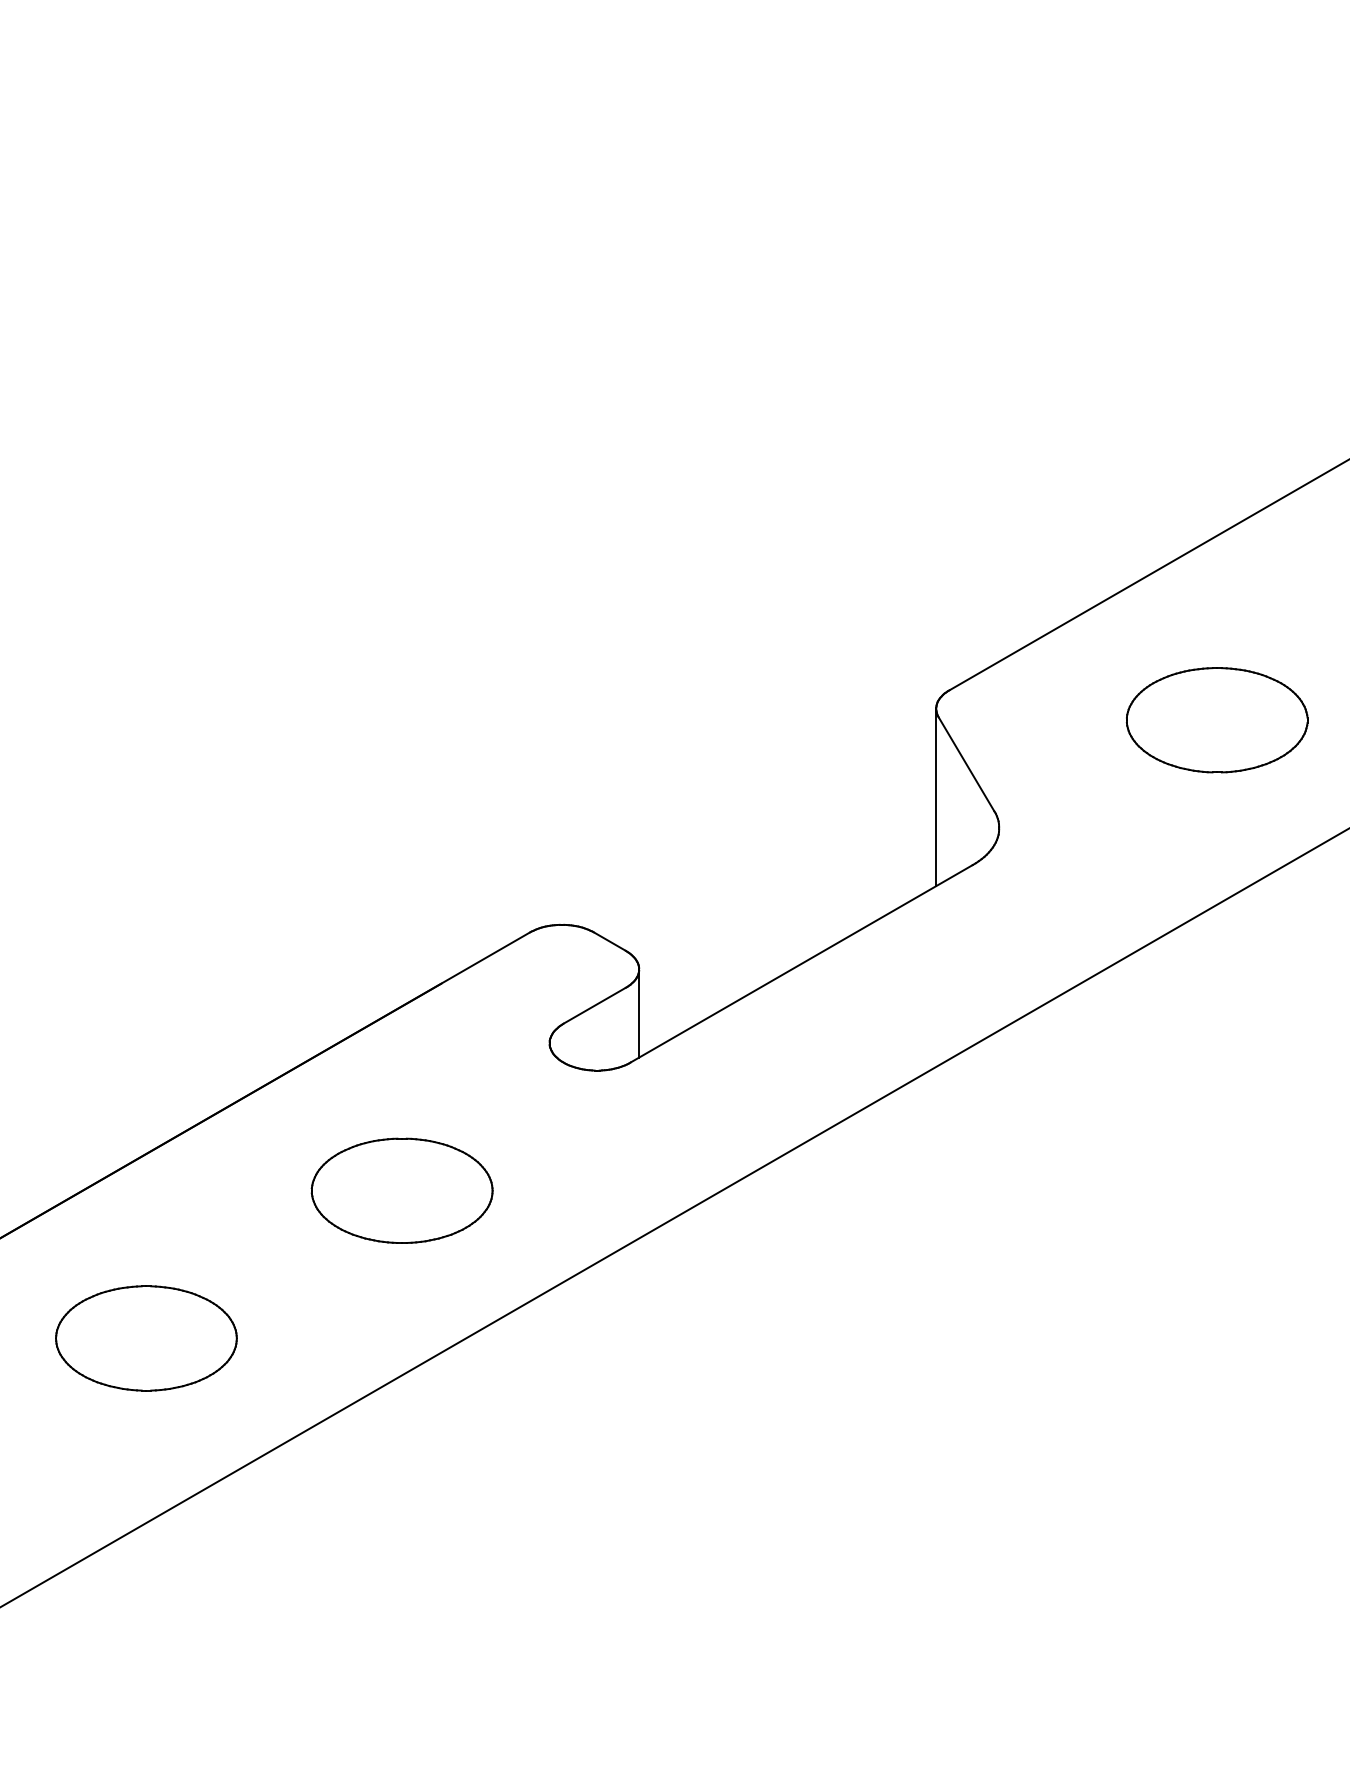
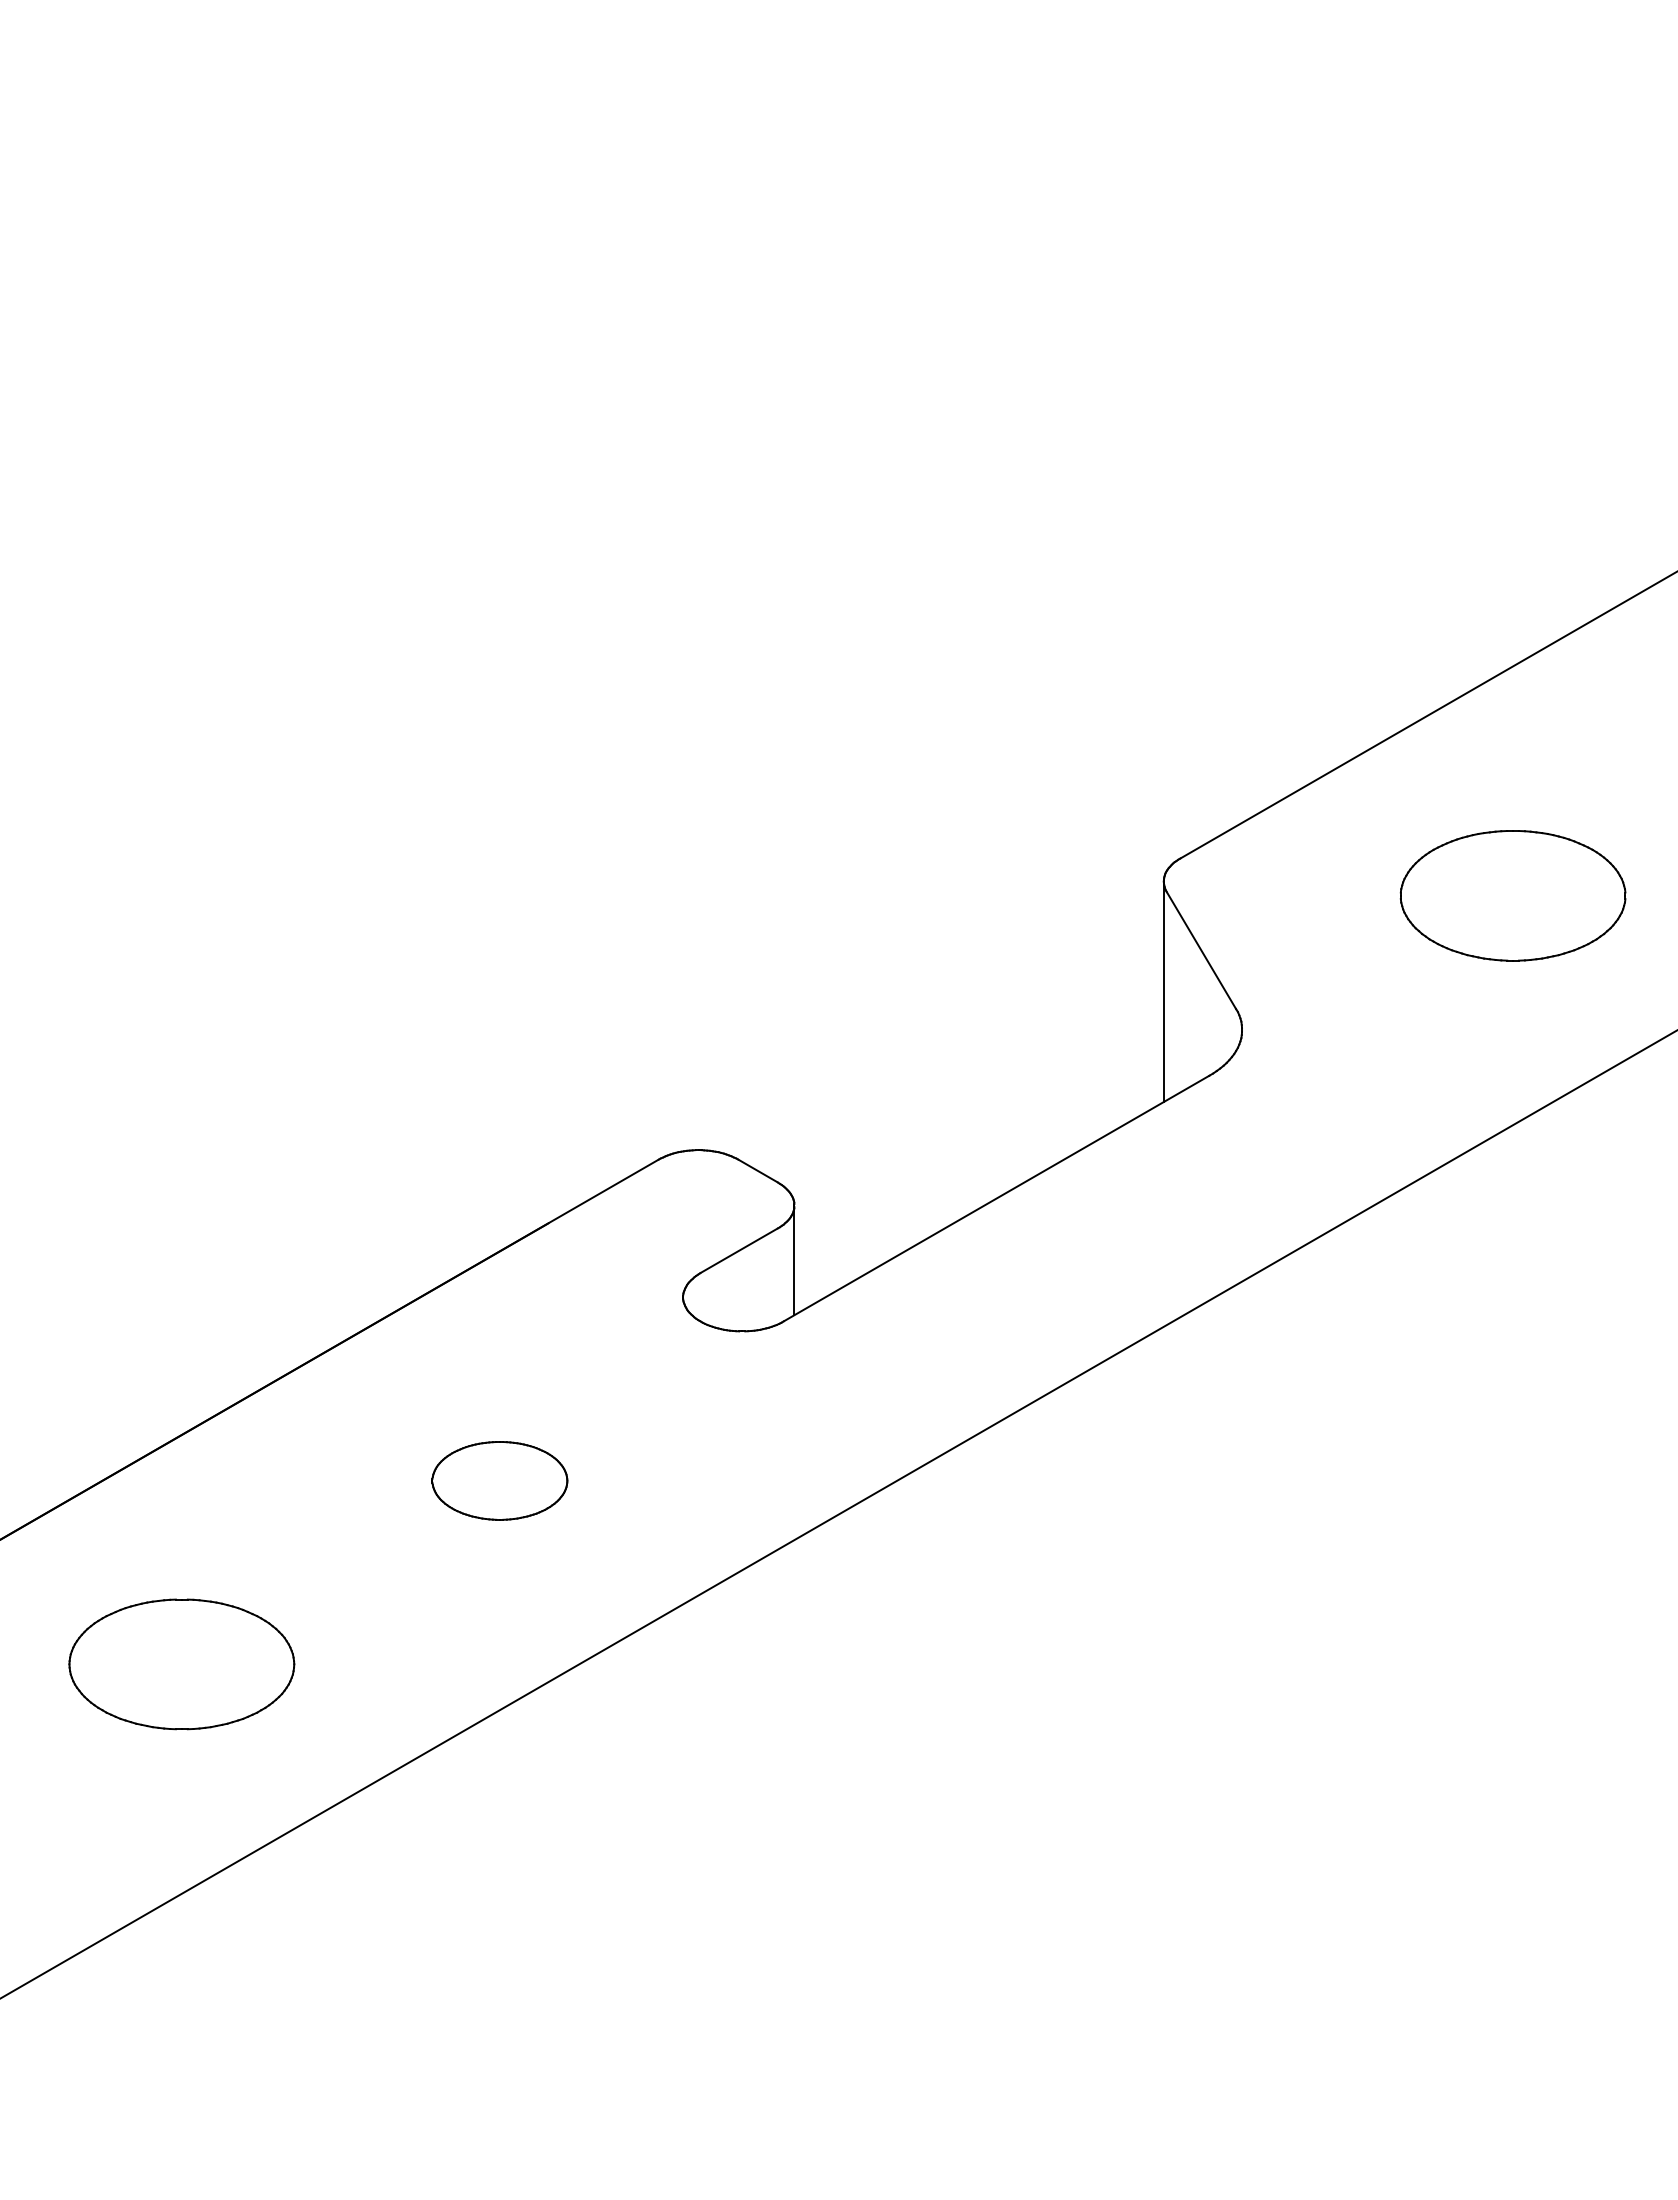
part: (401, 1190) -> (499, 1480), size x0.6

